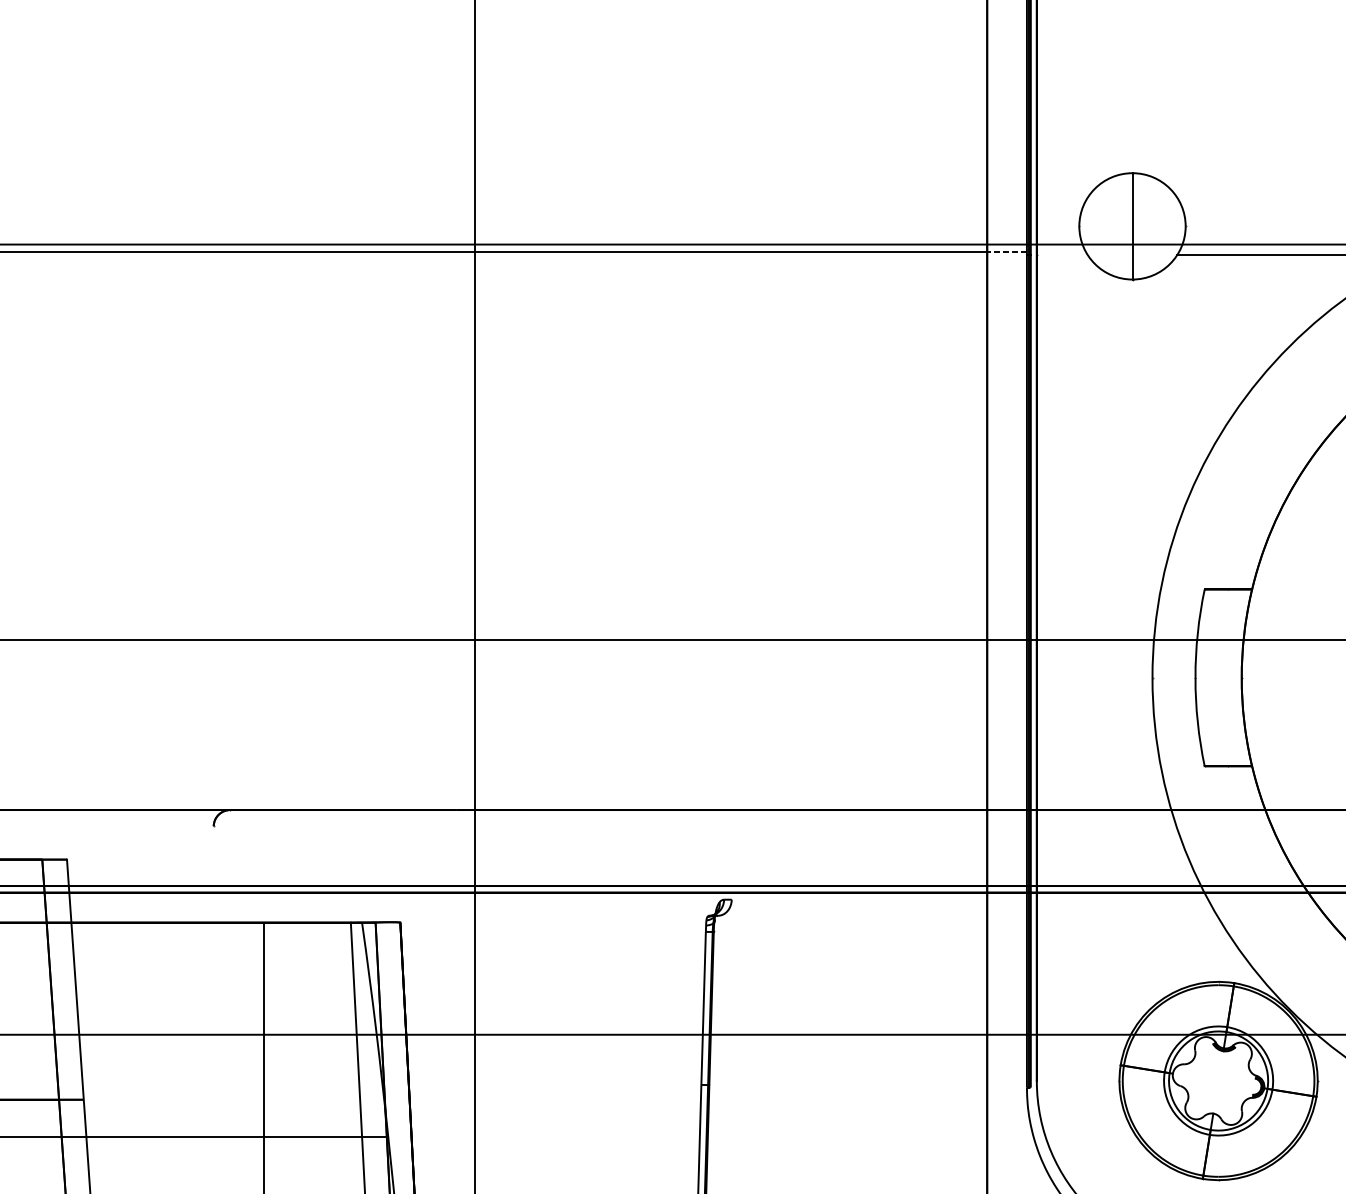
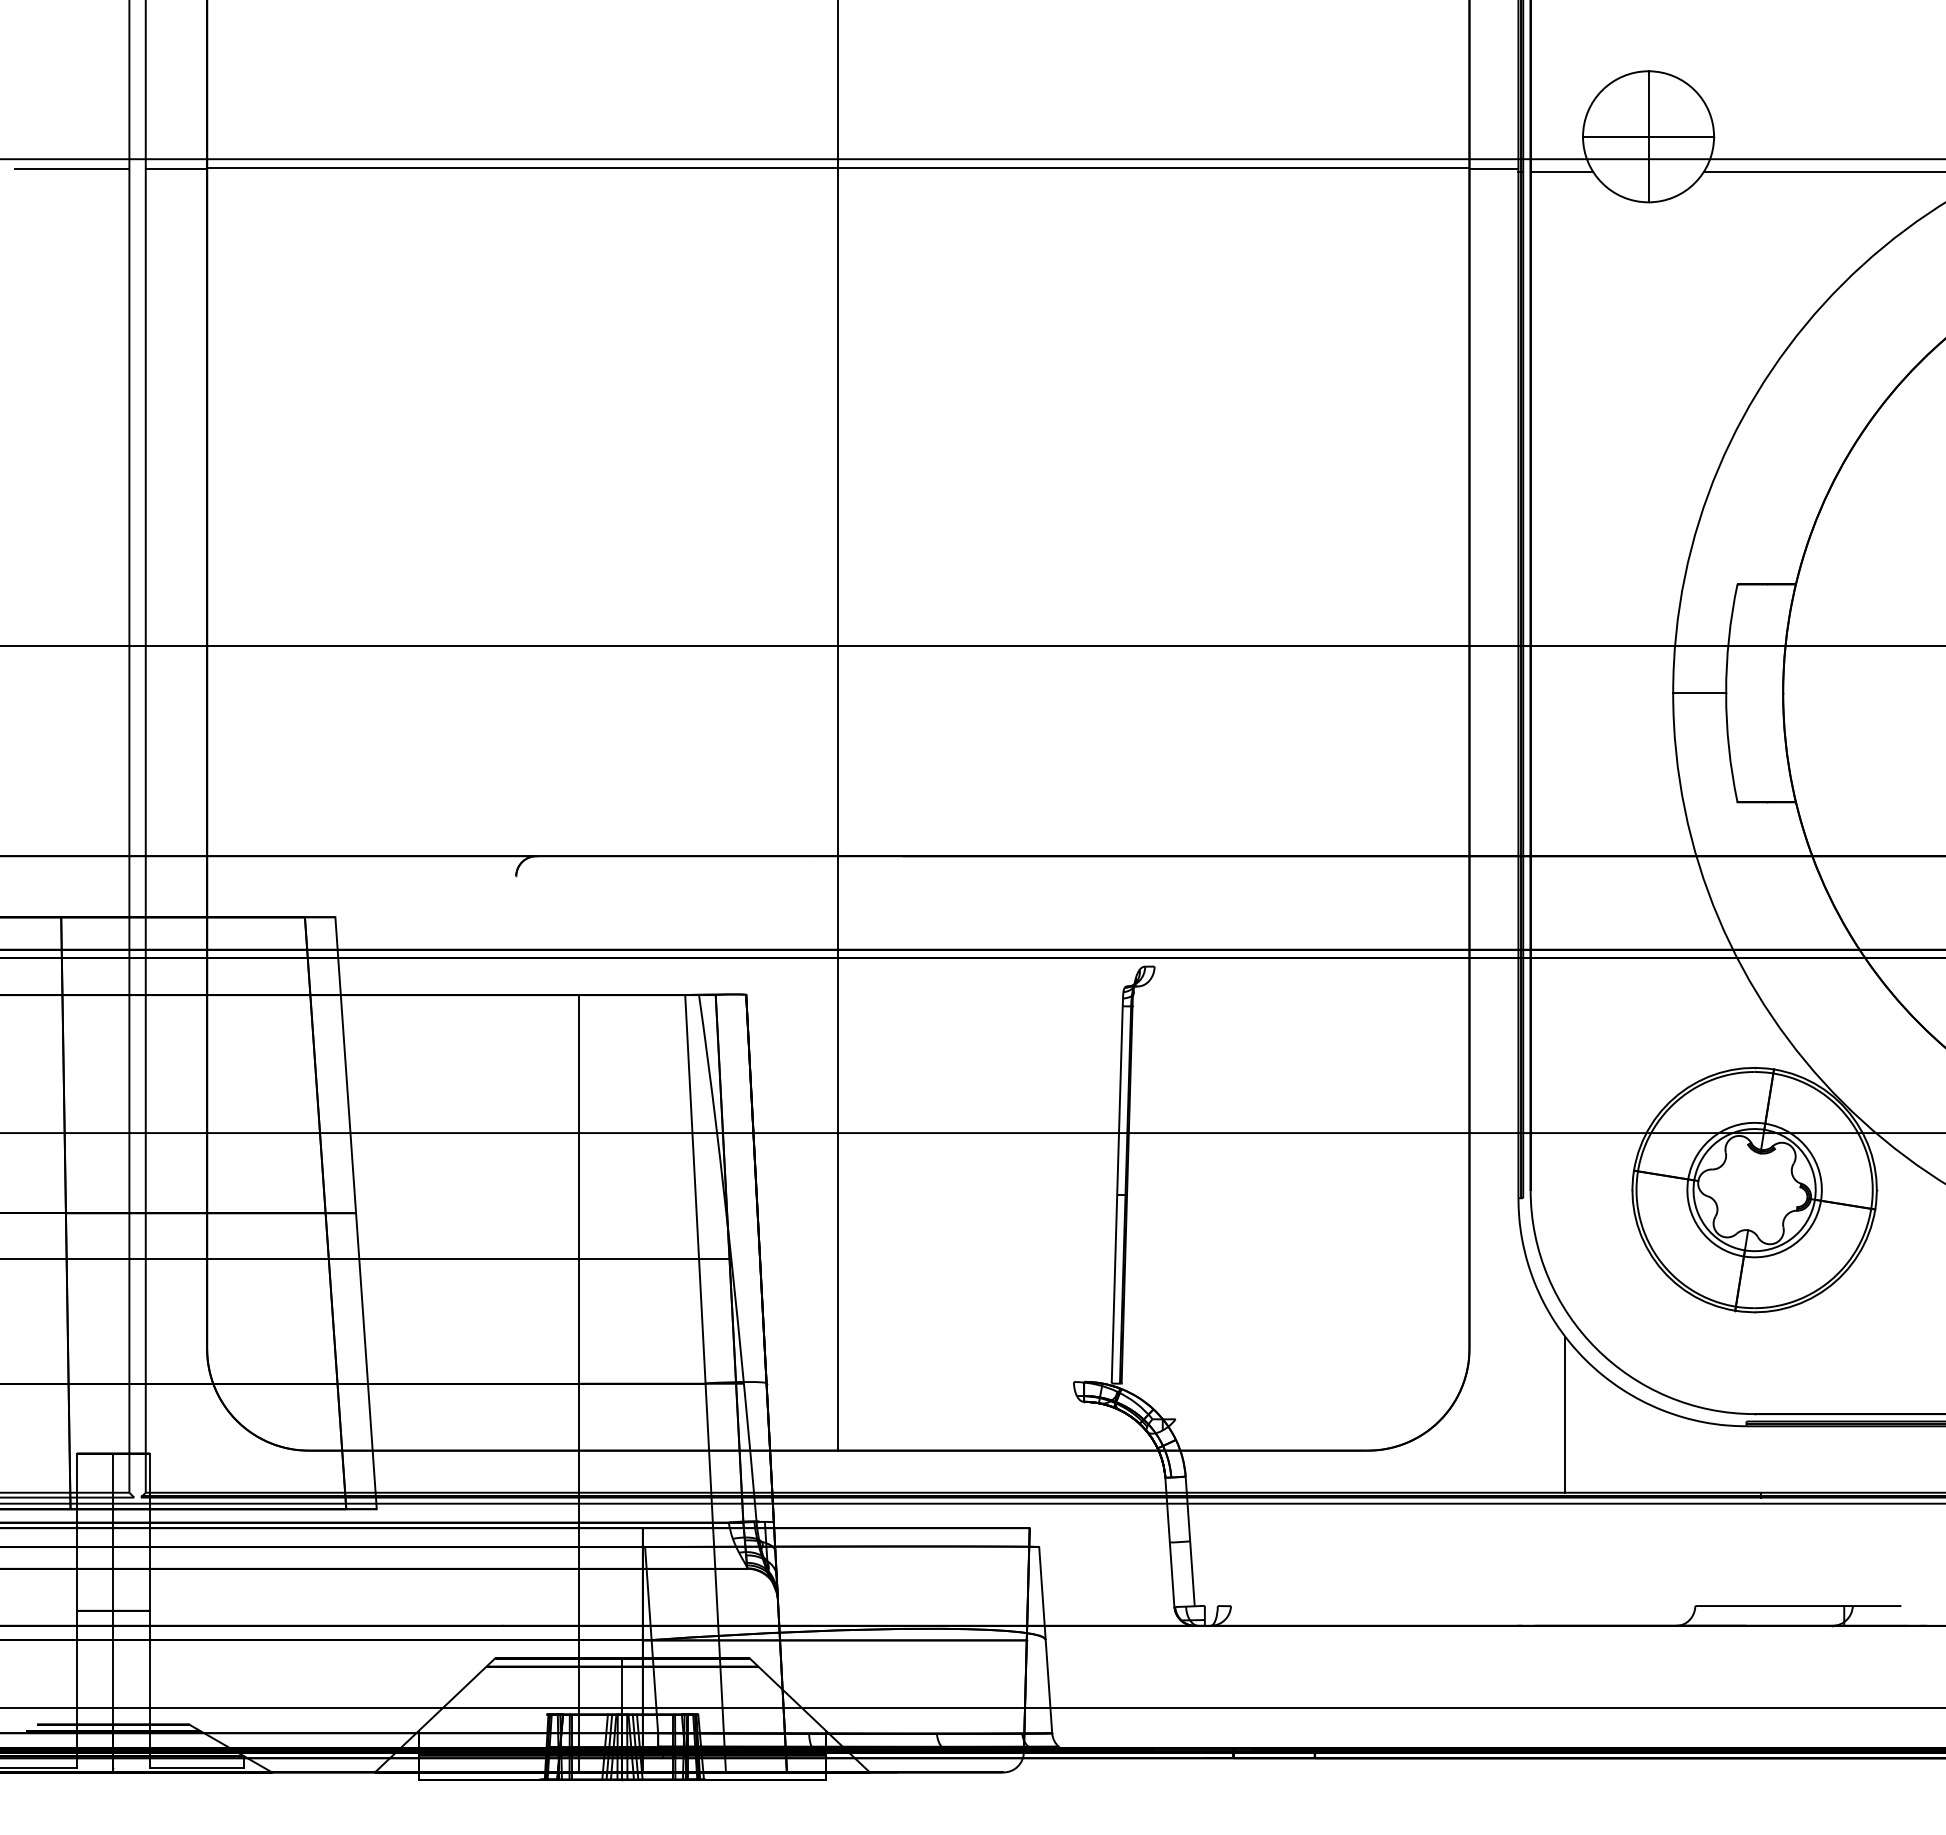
line: (1132, 226) -> (1648, 136), added
line: (1006, 252) -> (1493, 168), dashed -> solid
line: (1061, 254) -> (1561, 171), added
line: (1173, 678) -> (1699, 693), added

